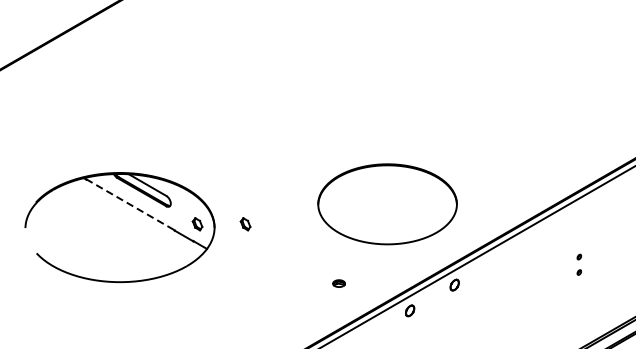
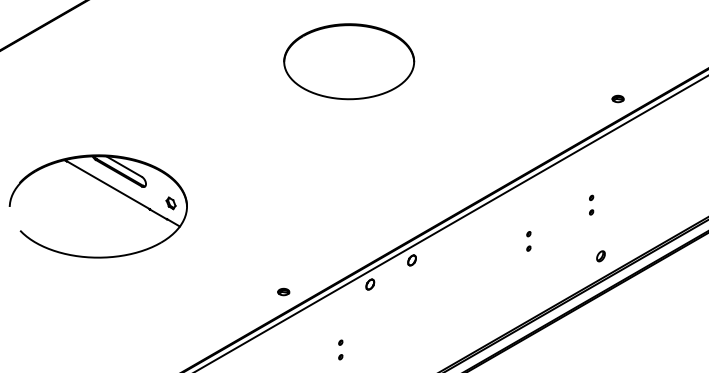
part: (387, 204) -> (349, 61), moved
line: (130, 205) -> (108, 185), dashed -> solid
part: (244, 224) -> (215, 203), removed
part: (338, 283) -> (283, 291), moved

